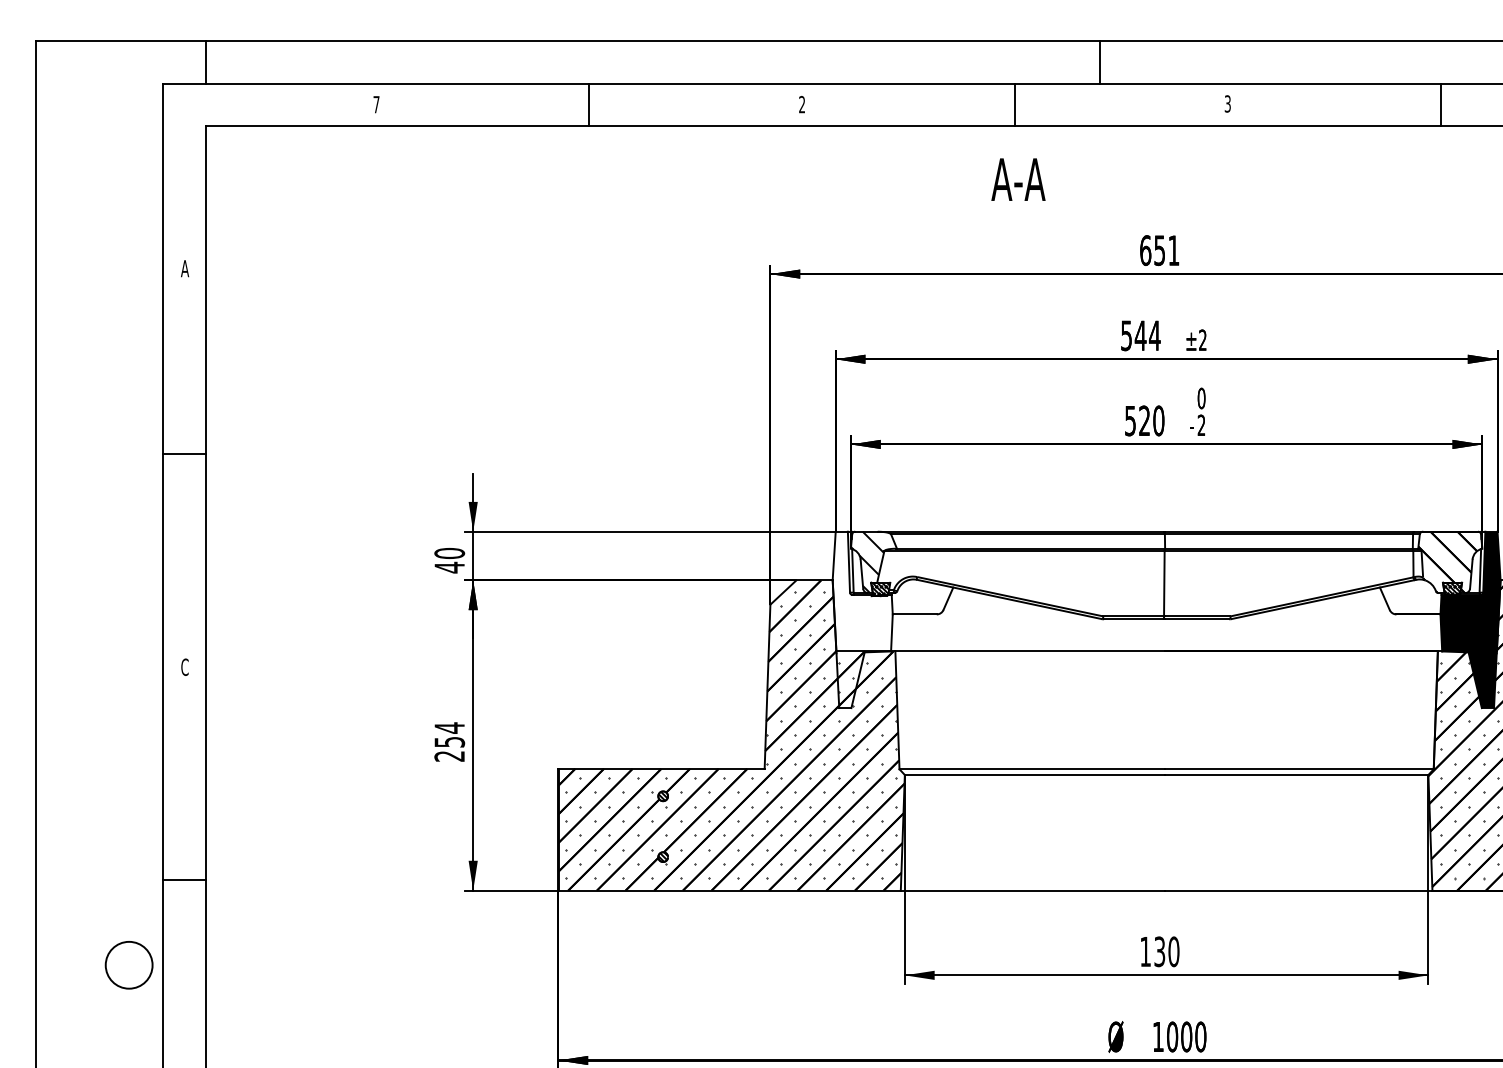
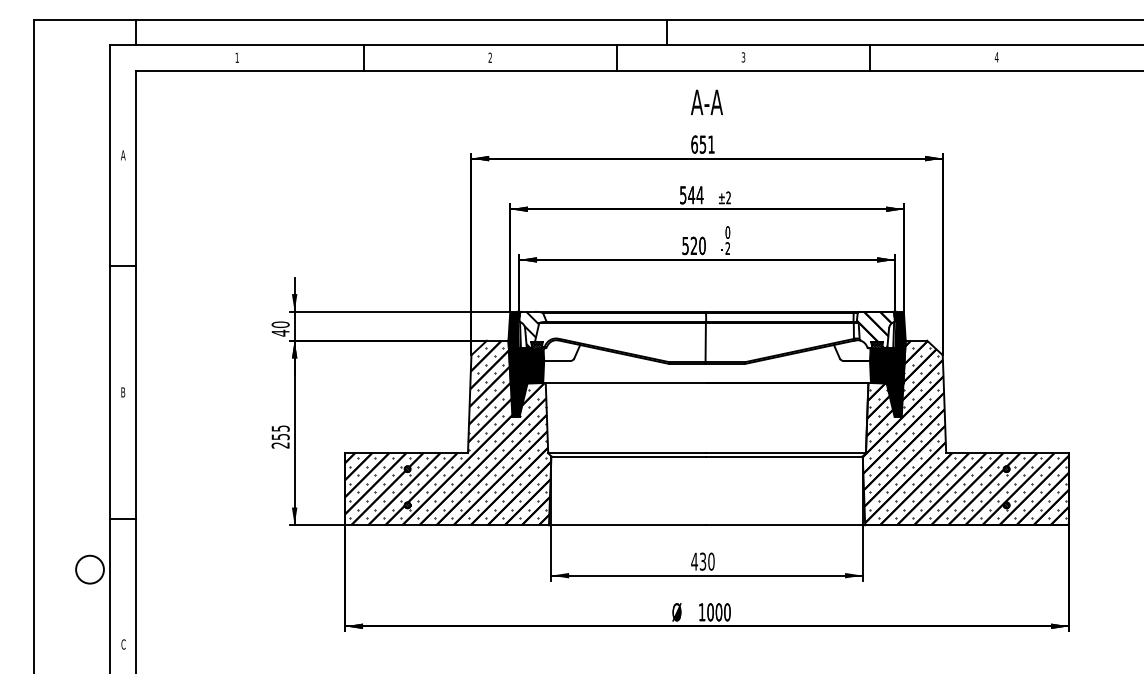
text: (375, 104) -> (236, 57), 7 -> 1
text: (1017, 178) -> (706, 101), moved
fill: (863, 618) -> (526, 363), added
text: (185, 667) -> (123, 392), C -> B
text: (449, 727) -> (280, 428), 254 -> 255
text: (1145, 951) -> (694, 561), 130 -> 430

